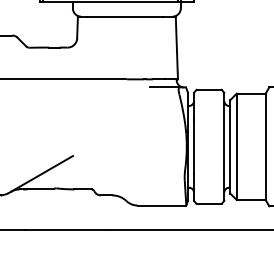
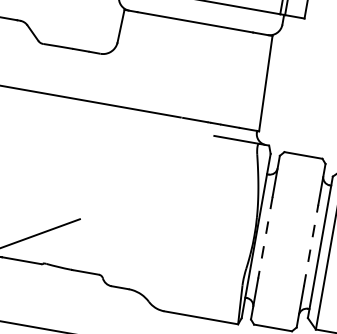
line: (224, 146) -> (311, 245), solid -> dashed
line: (194, 147) -> (265, 238), solid -> dashed

